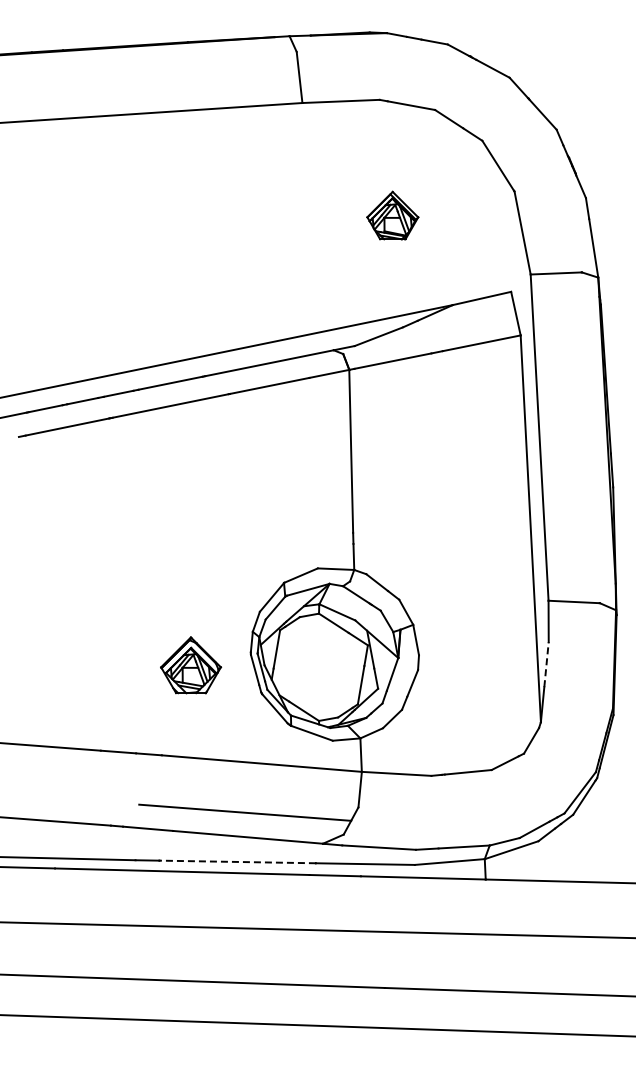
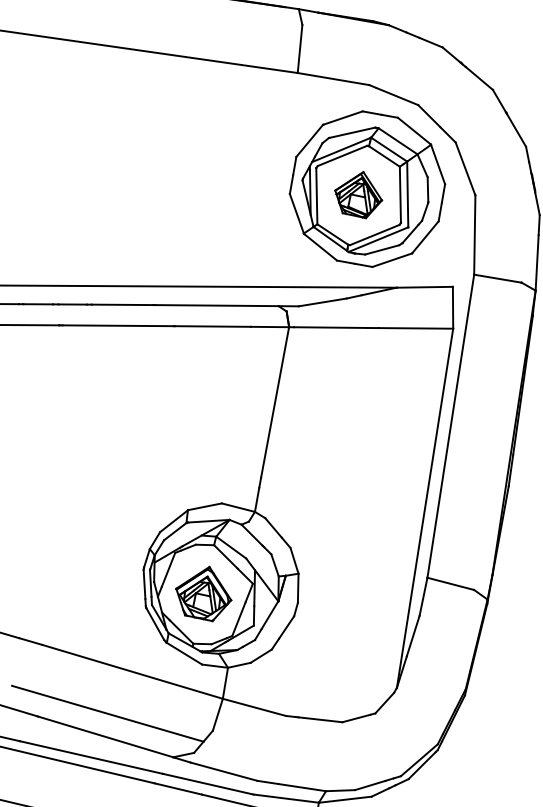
part: (400, 208) -> (367, 188), added
line: (546, 664) -> (413, 635), dashed -> solid
part: (191, 665) -> (204, 592), moved
line: (237, 861) -> (91, 757), dashed -> solid

